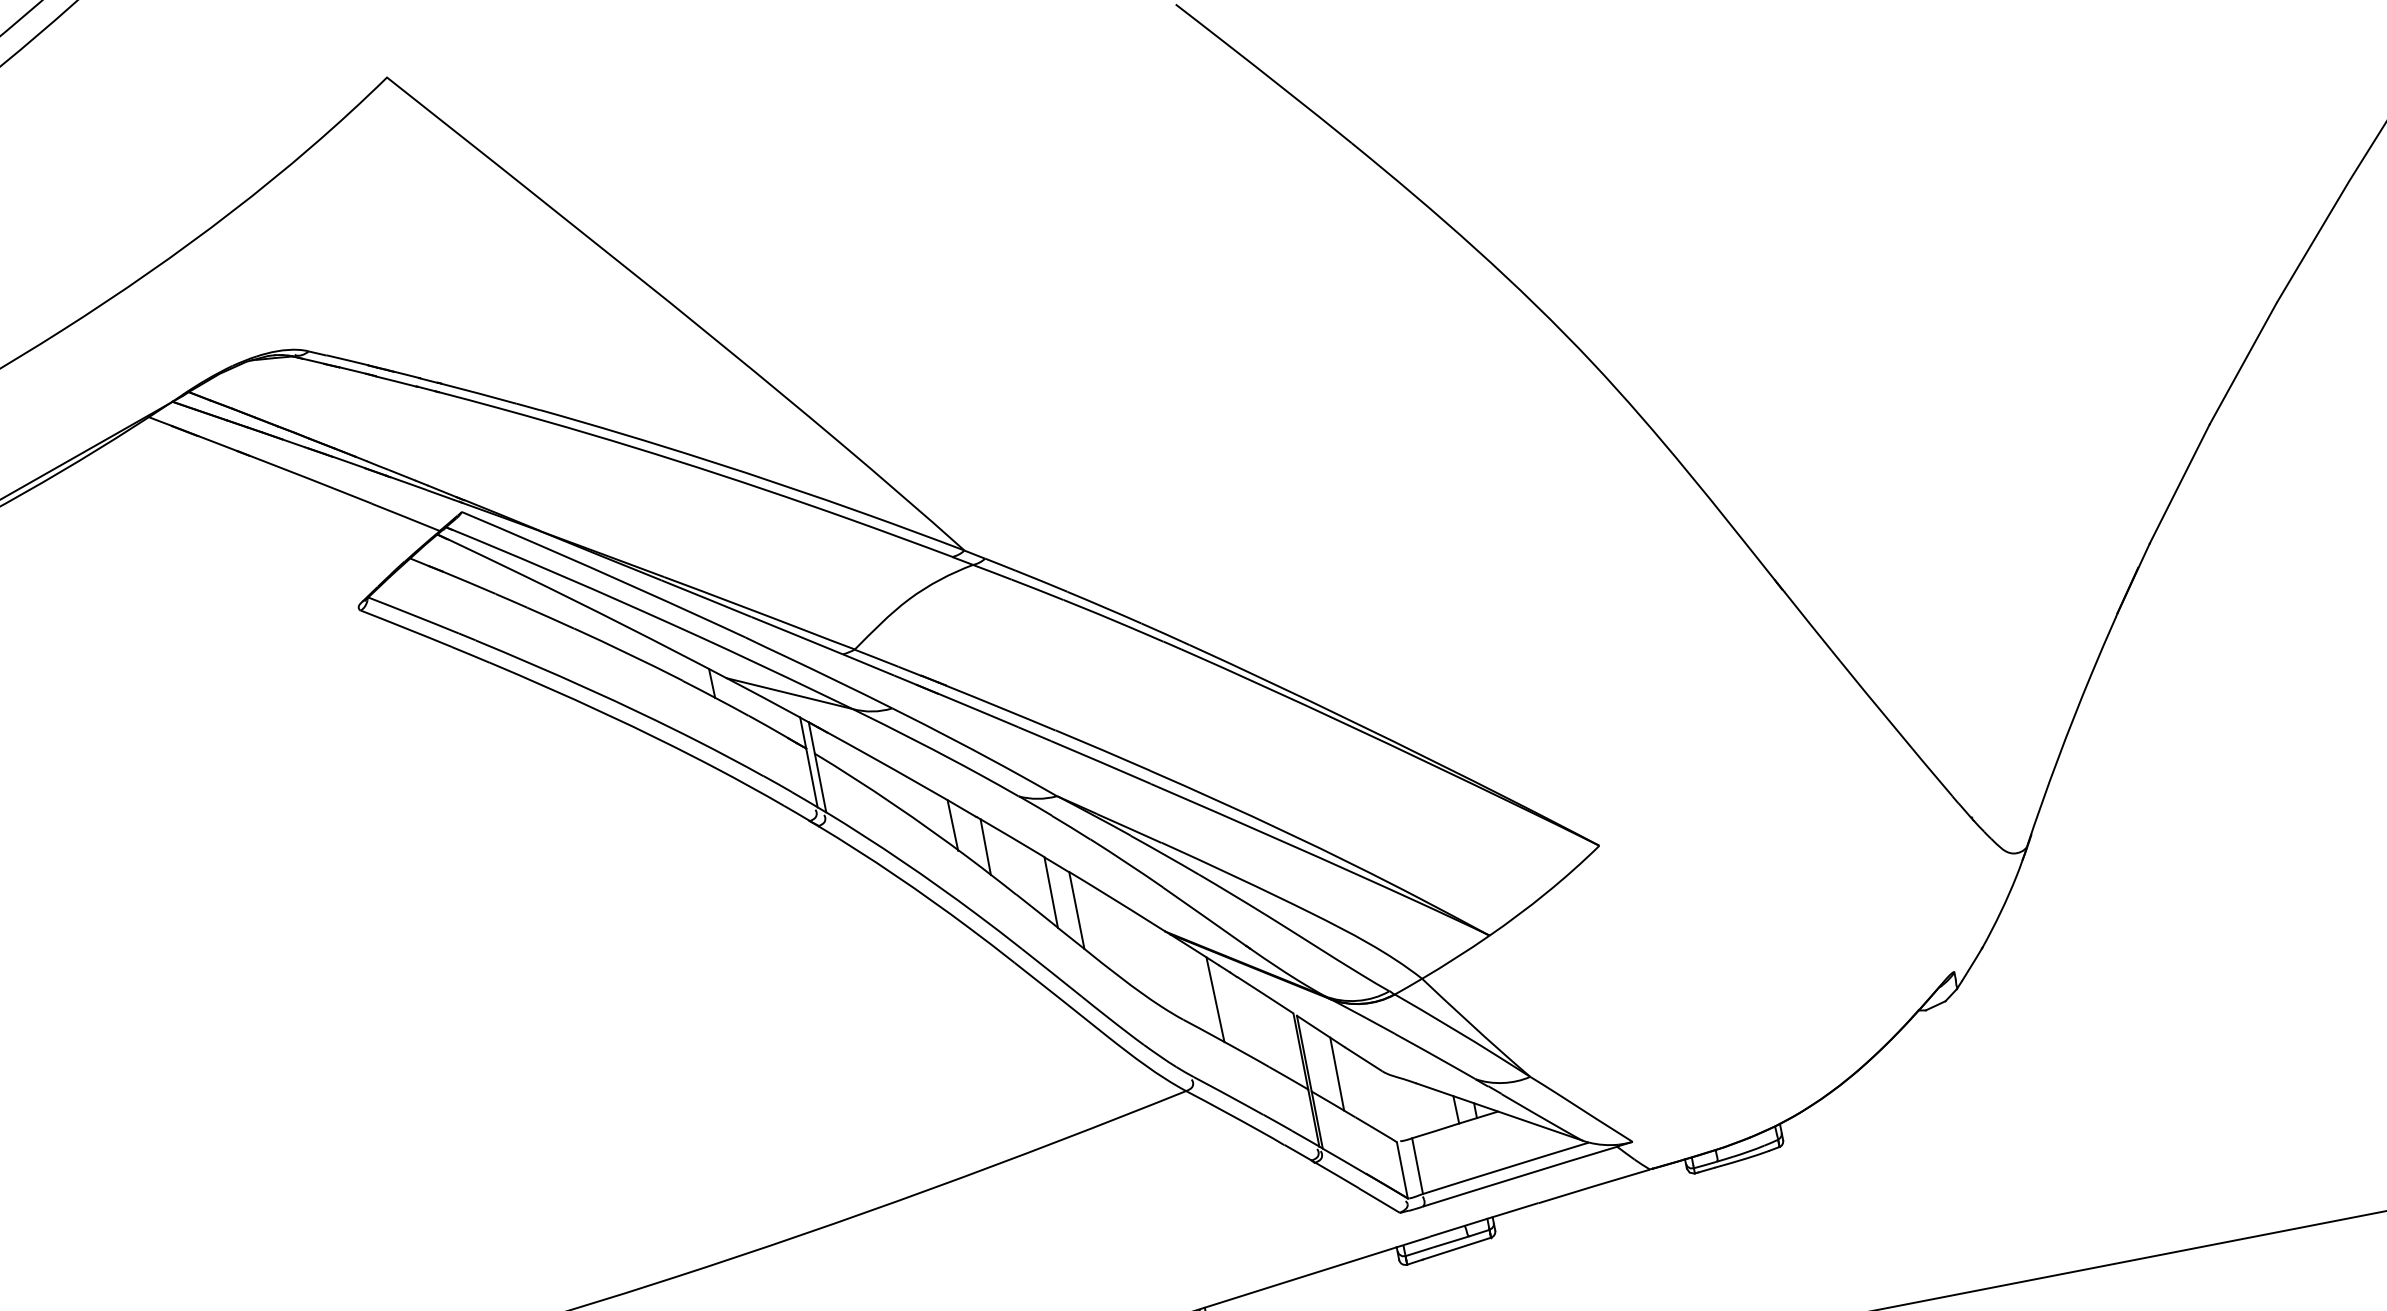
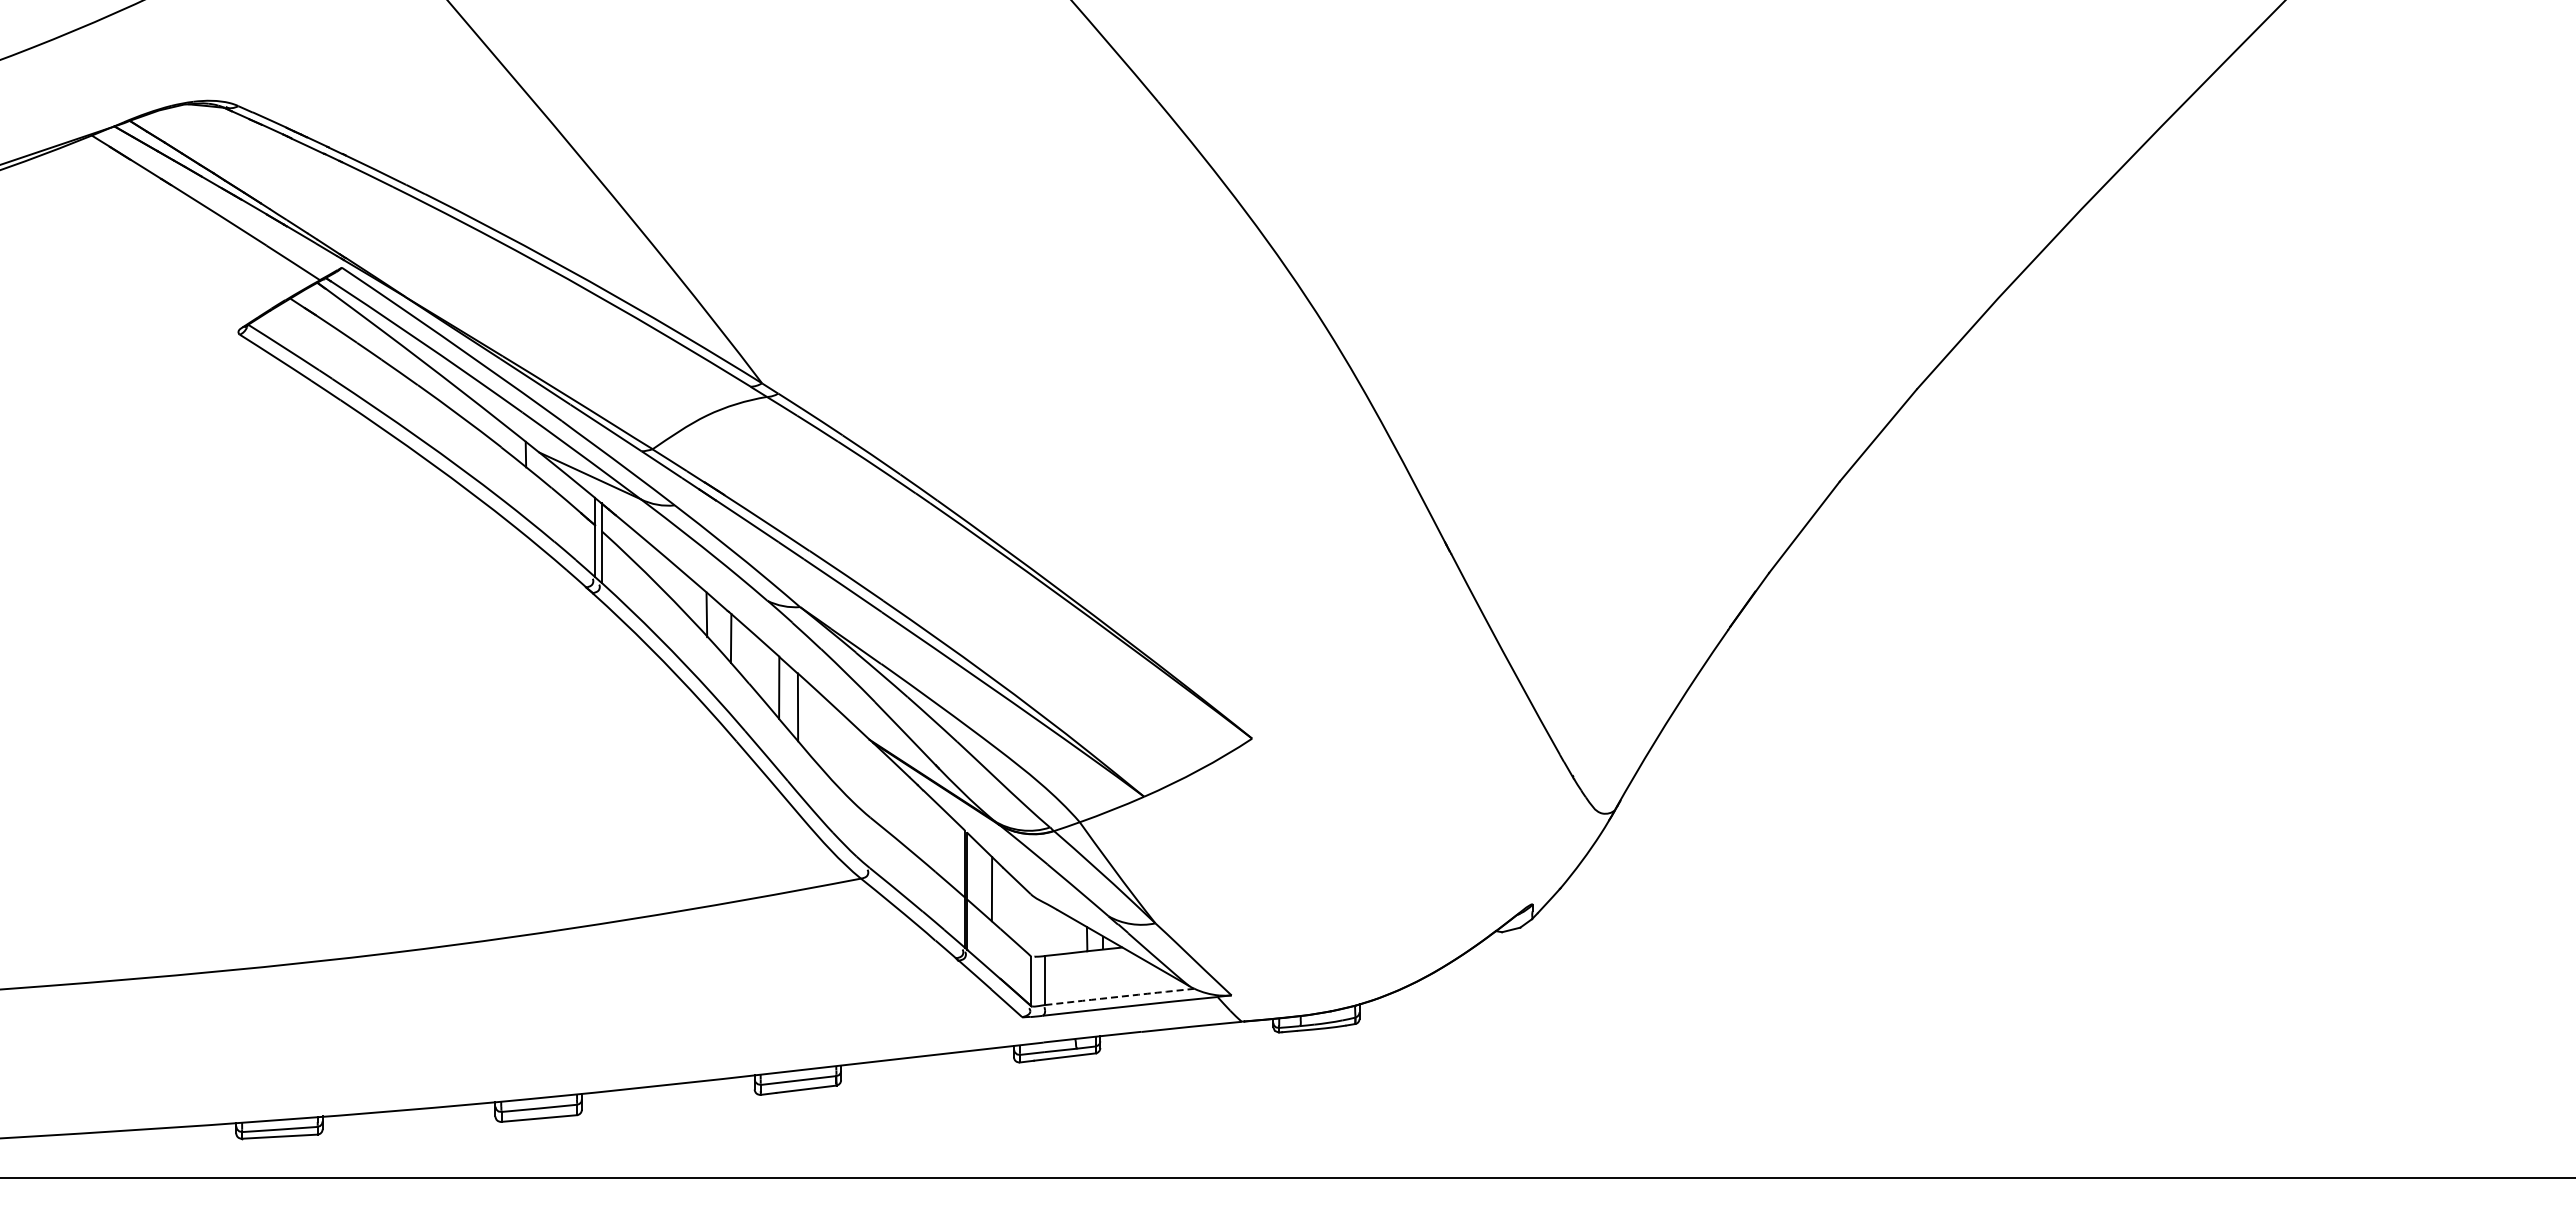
line: (1214, 999) -> (900, 805), removed
arc: (1505, 1167) -> (1119, 996), solid -> dashed

